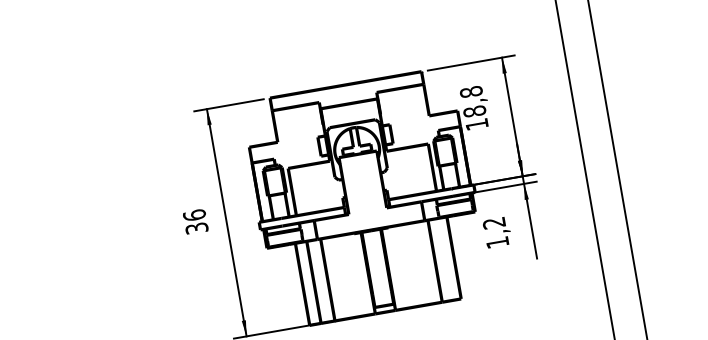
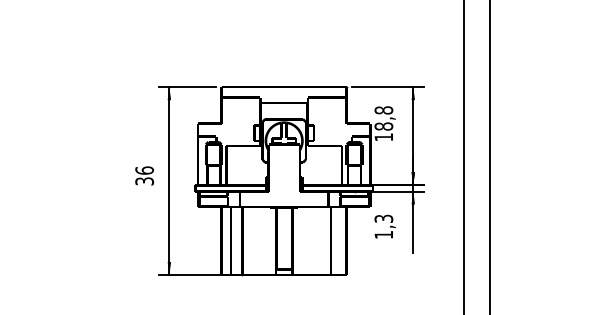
text: (494, 222) -> (384, 218), 1,2 -> 1,3

